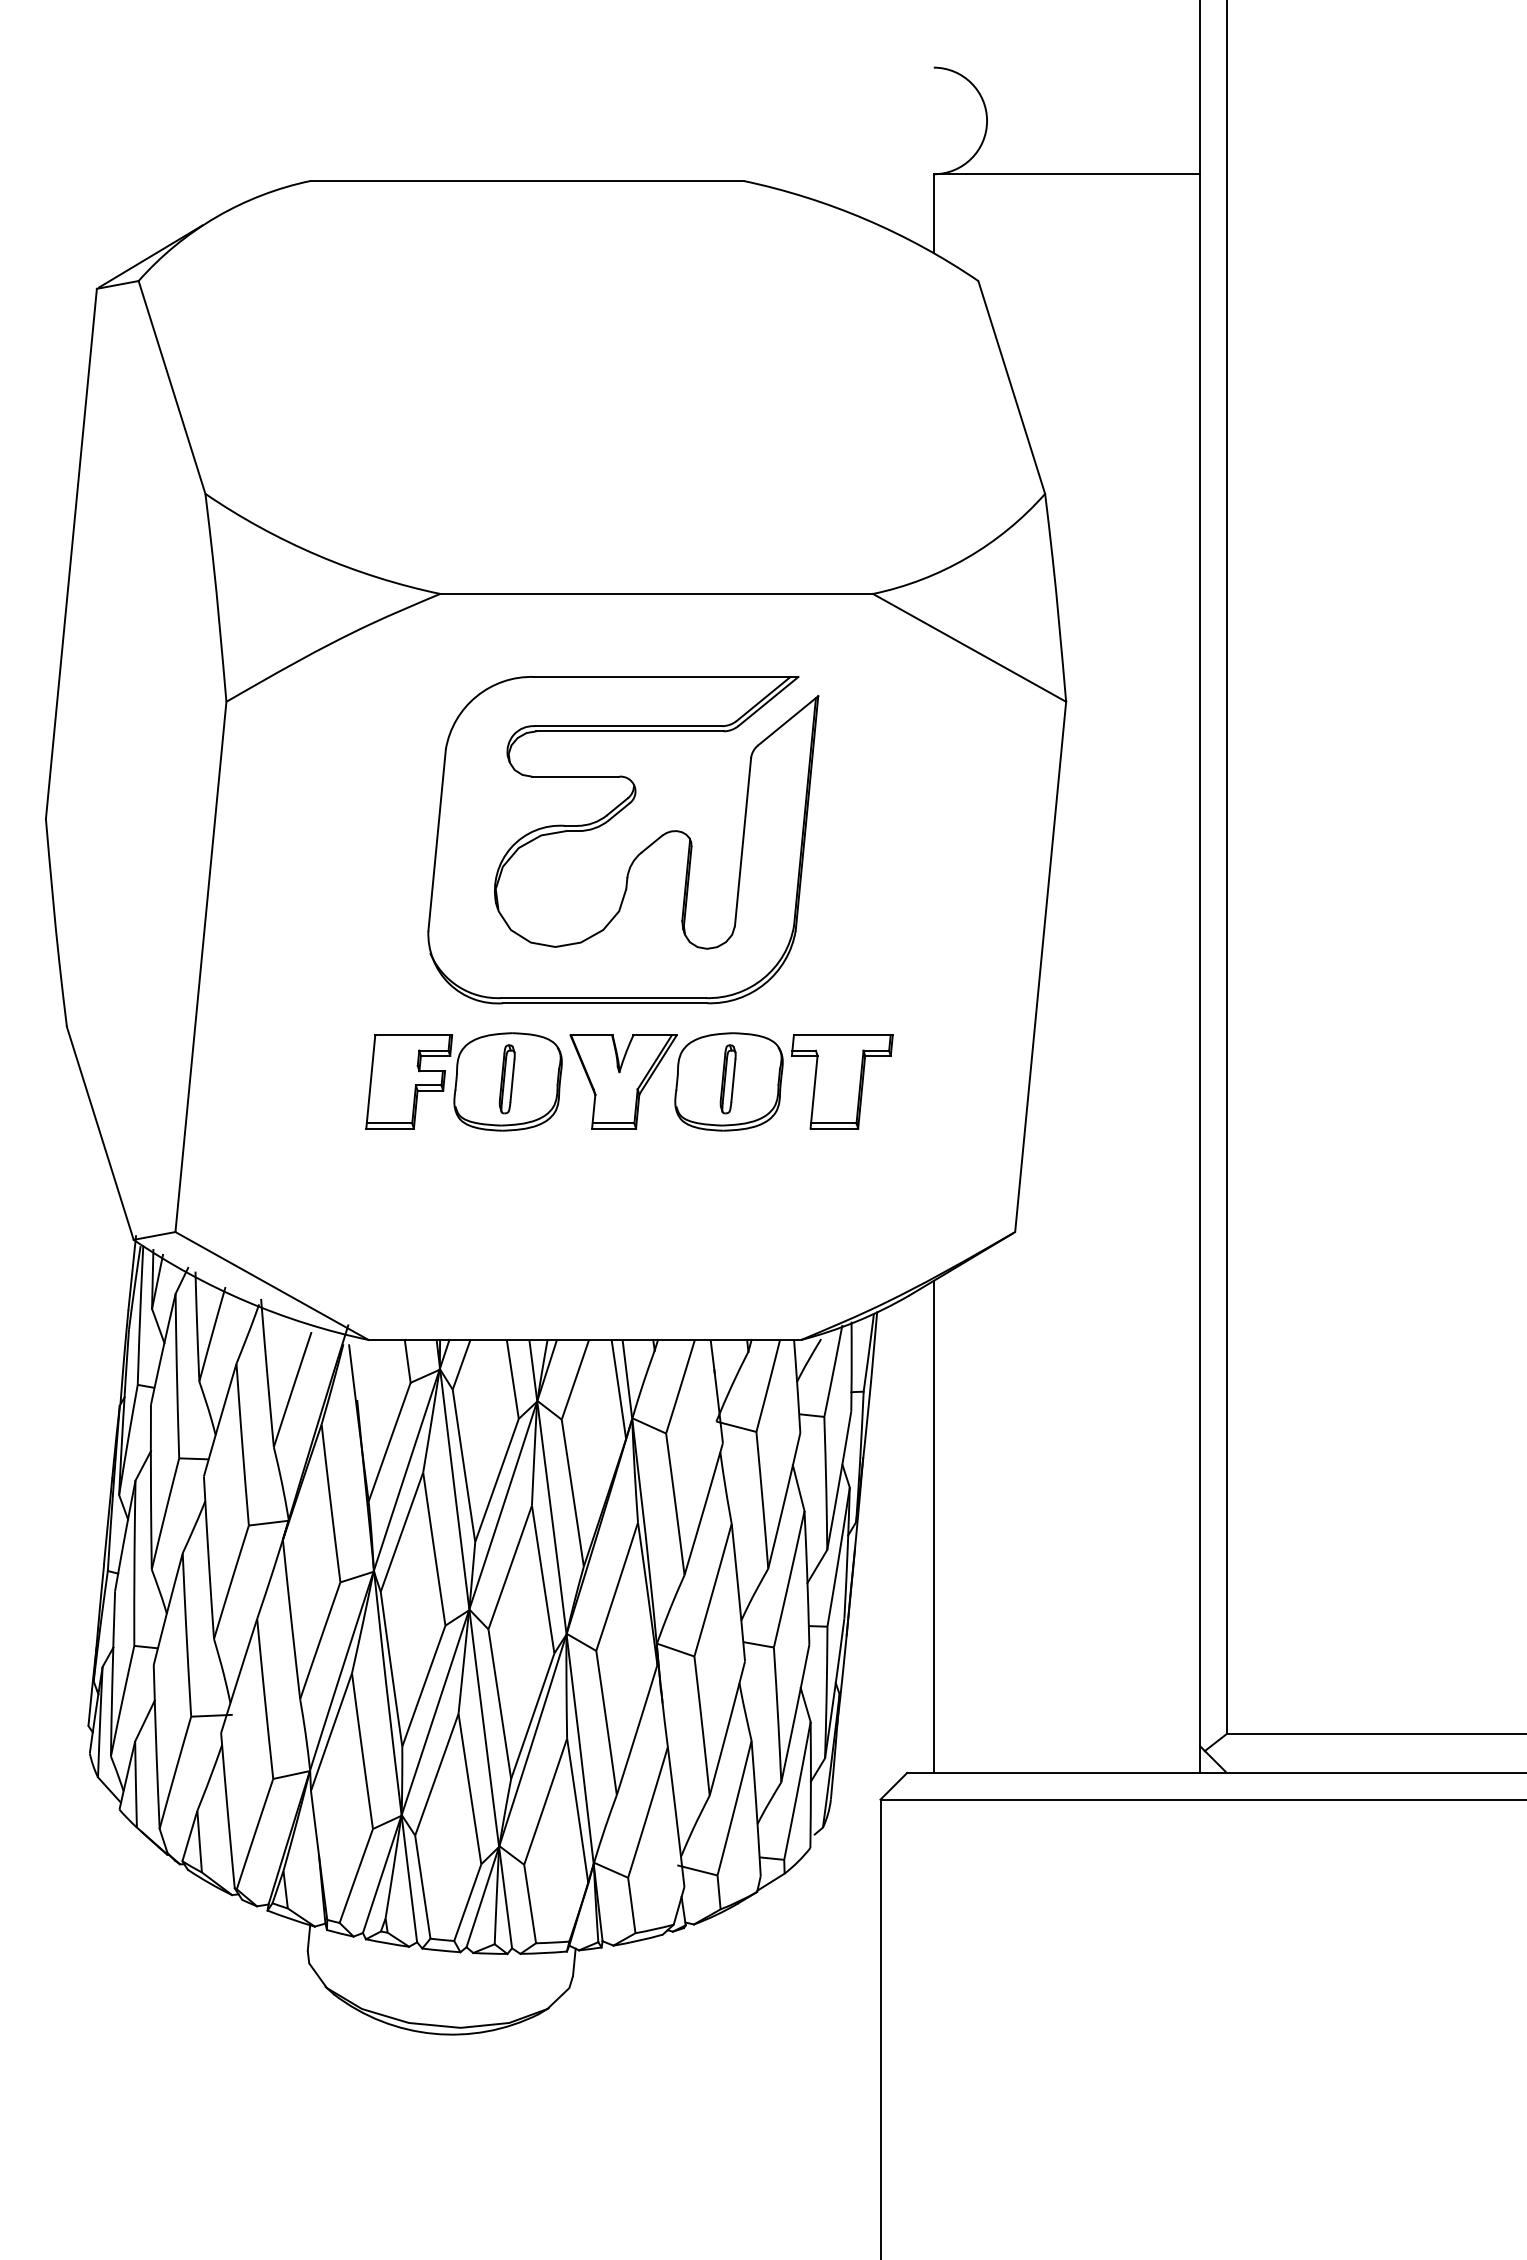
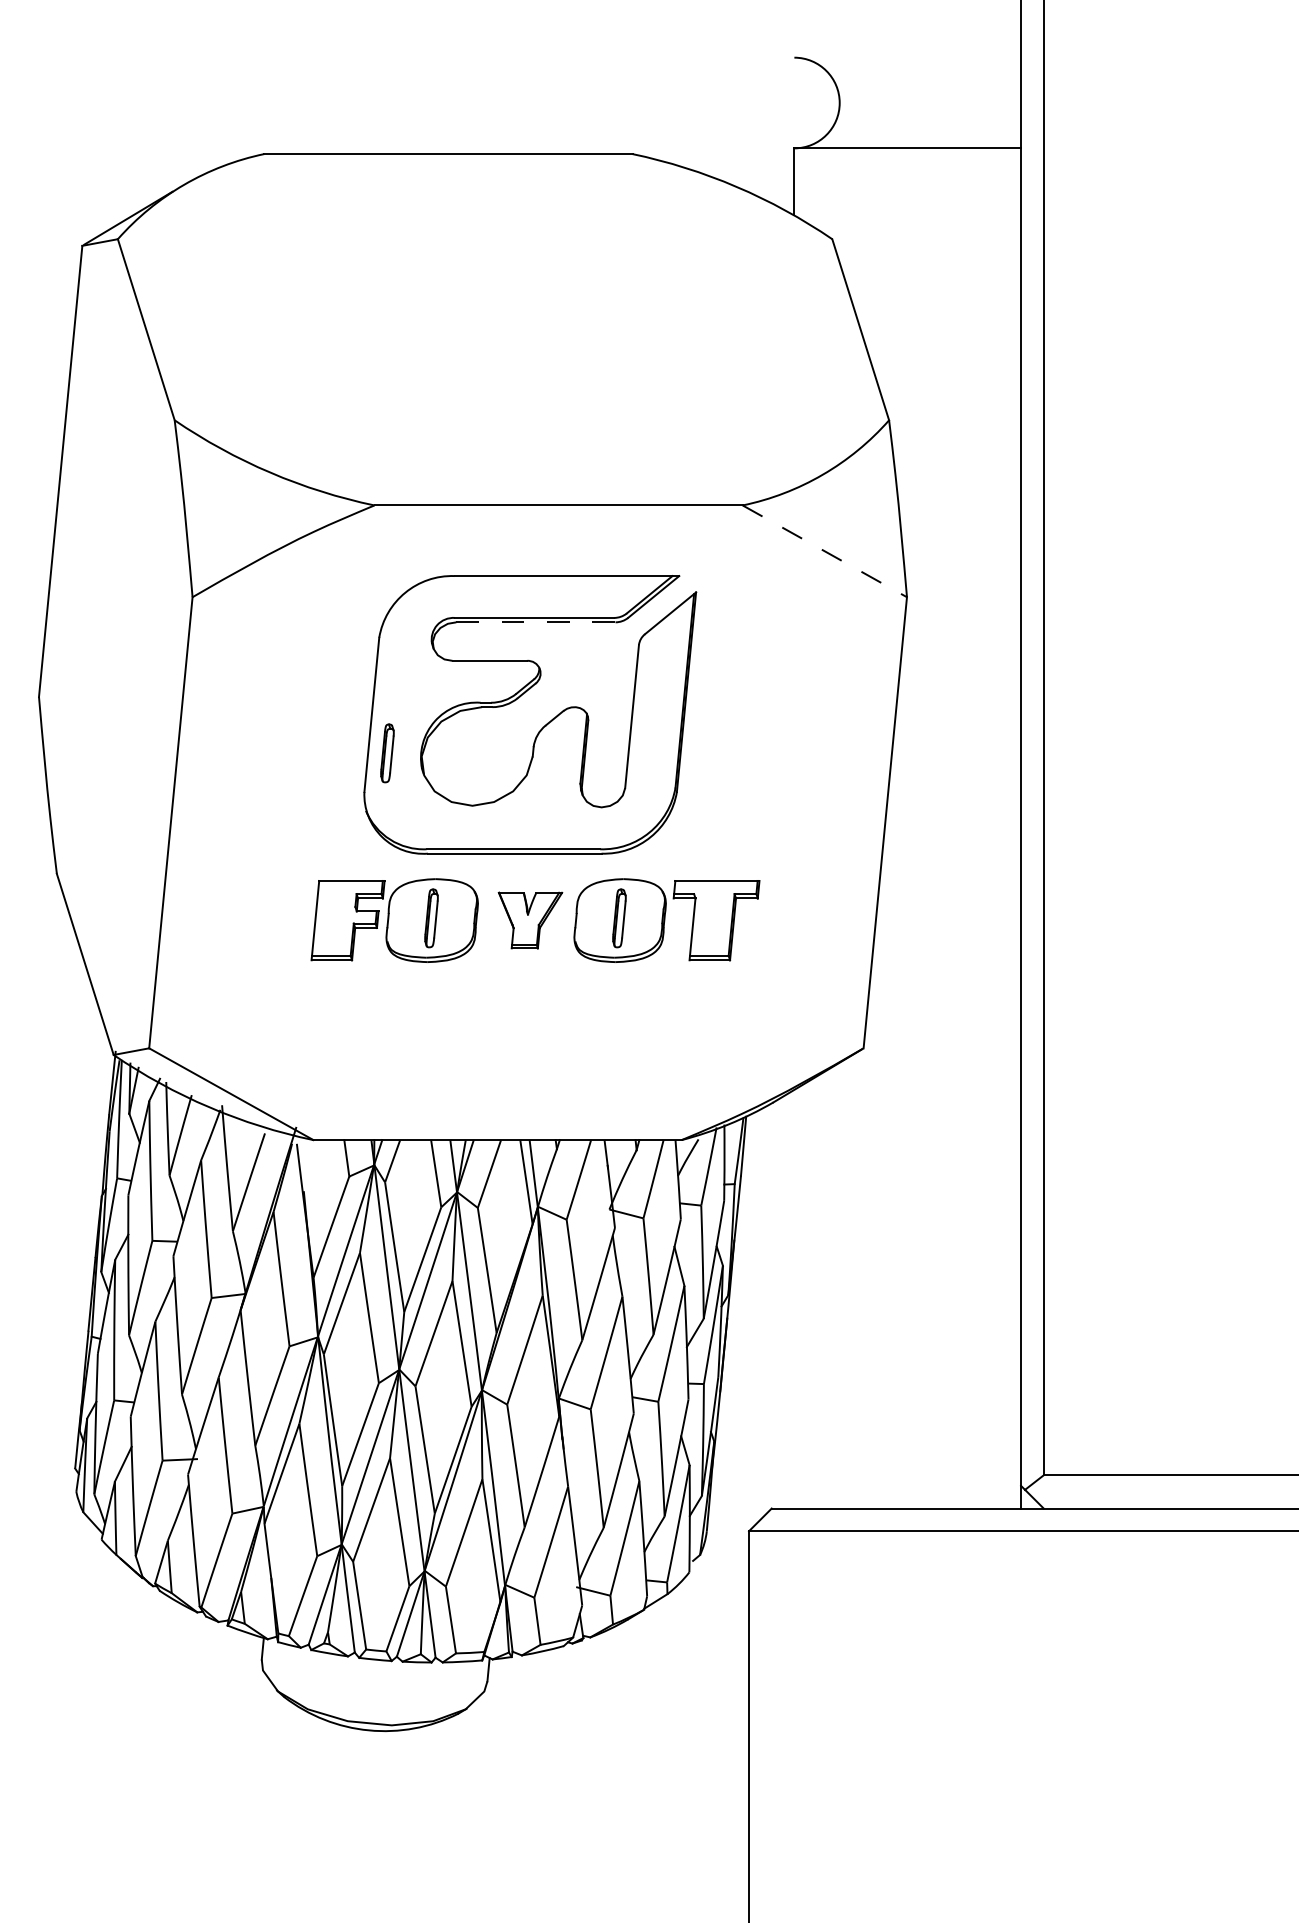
line: (970, 648) -> (825, 551), solid -> dashed
line: (629, 731) -> (535, 622), solid -> dashed
part: (455, 885) -> (387, 753), added
part: (623, 1081) -> (530, 920), size x0.7
line: (933, 1526) -> (794, 1298), removed

